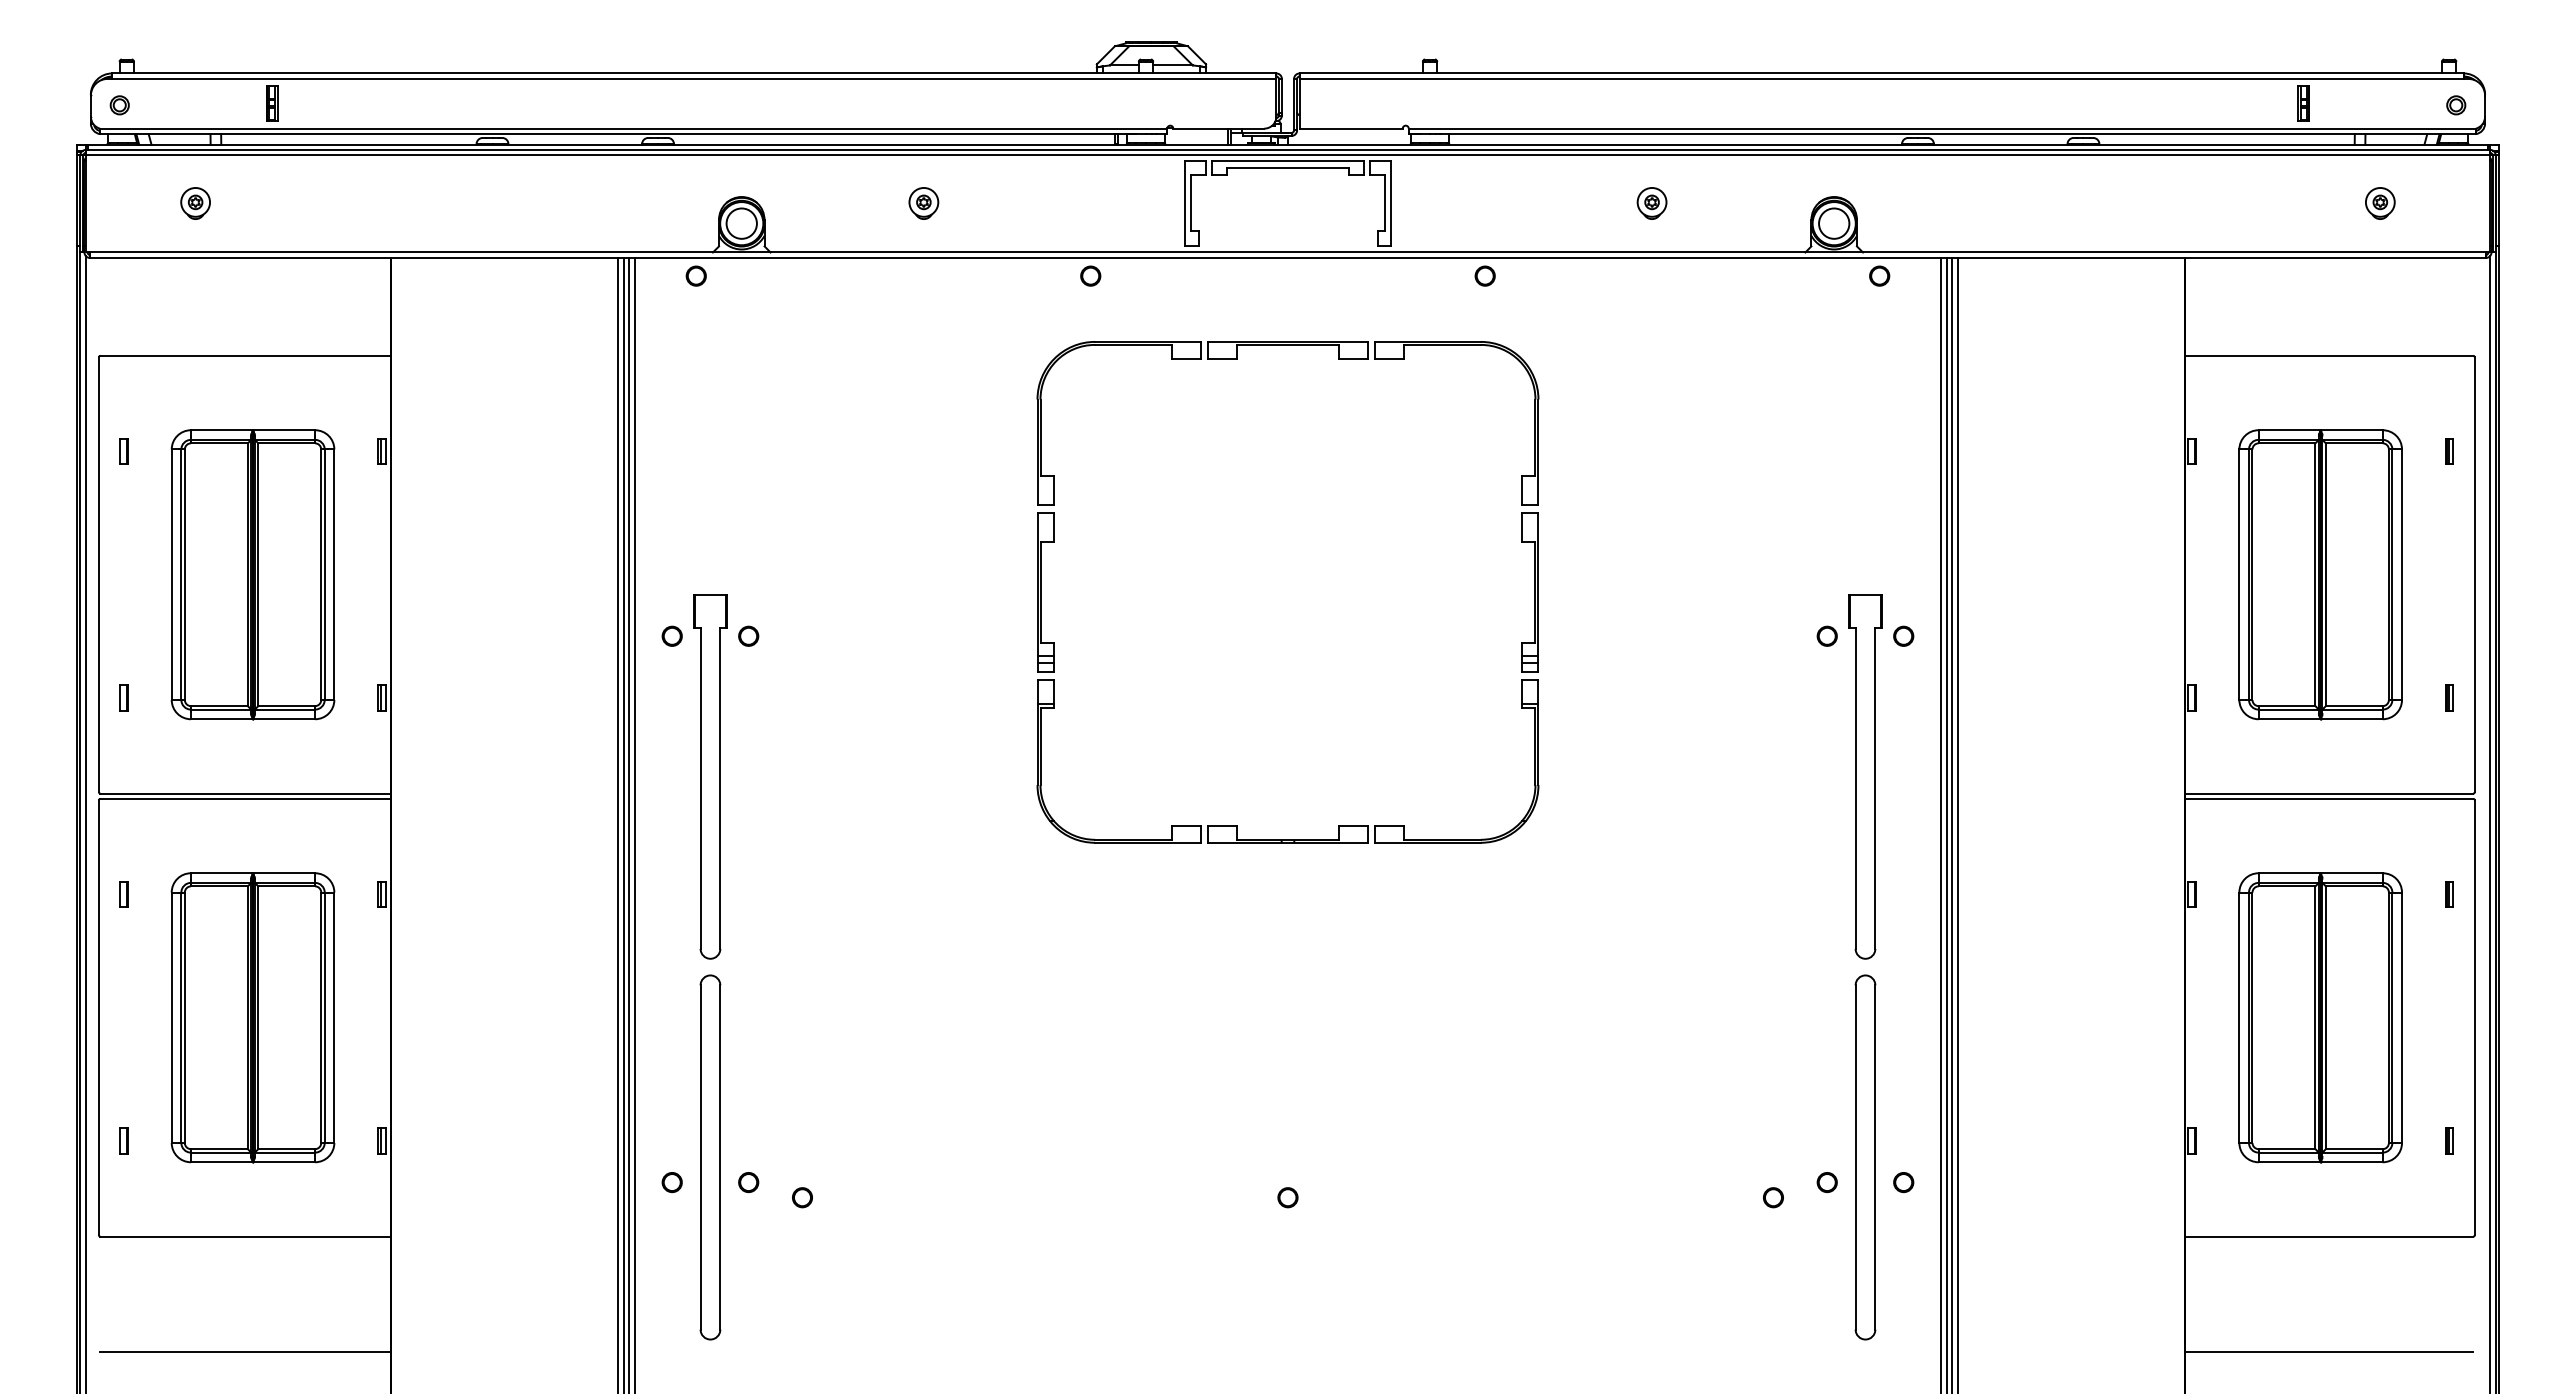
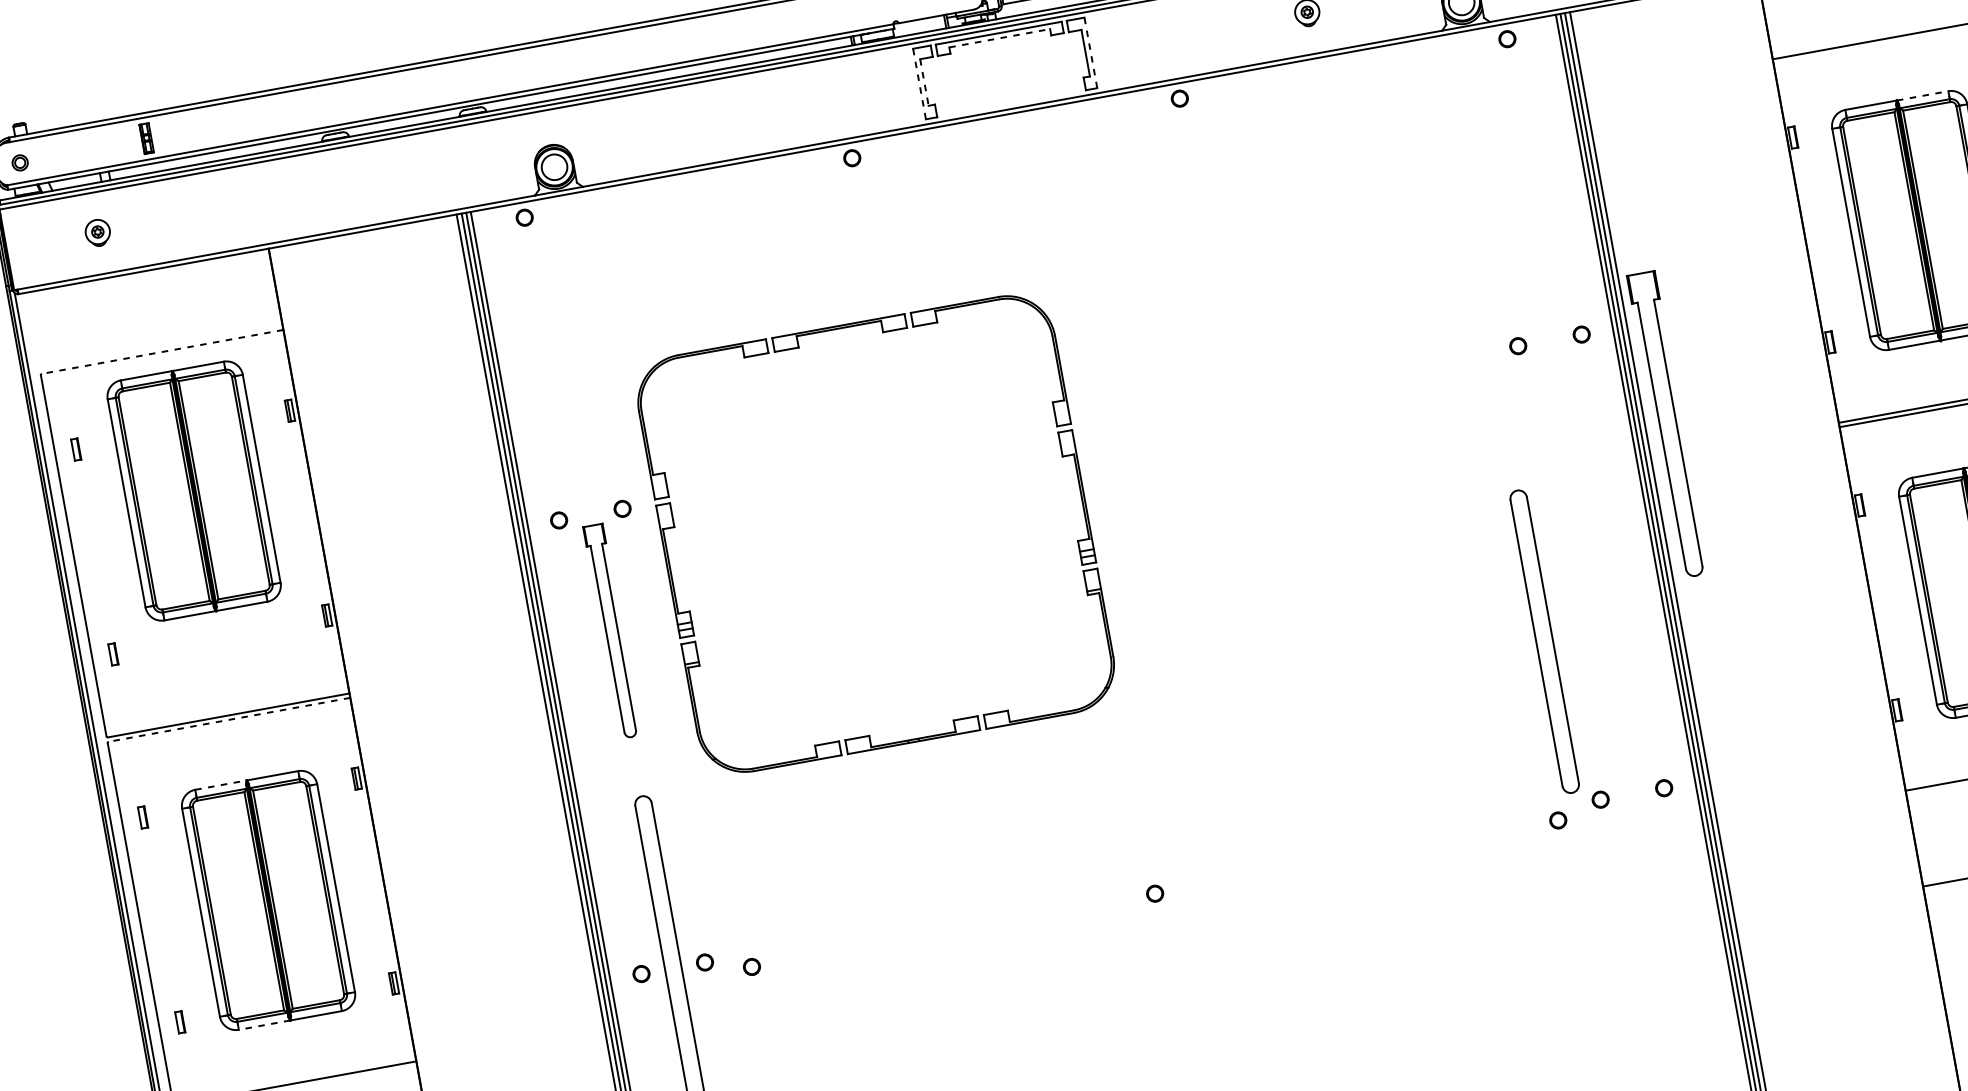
line: (1288, 167) -> (1000, 38), solid -> dashed
part: (923, 203) -> (702, 123), removed
line: (1184, 203) -> (919, 83), solid -> dashed
line: (1190, 203) -> (924, 82), solid -> dashed
line: (1391, 203) -> (1091, 52), solid -> dashed
line: (245, 355) -> (162, 351), solid -> dashed
part: (1237, 359) -> (799, 348), moved
line: (2351, 430) -> (1922, 96), solid -> dashed
part: (252, 574) -> (193, 490), moved
part: (710, 776) -> (612, 631), size x0.7
part: (1865, 776) -> (1668, 424), moved
line: (245, 798) -> (229, 719), solid -> dashed
line: (221, 873) -> (220, 785), solid -> dashed
part: (1865, 1157) -> (1544, 641), moved
line: (221, 1162) -> (264, 1025), solid -> dashed

